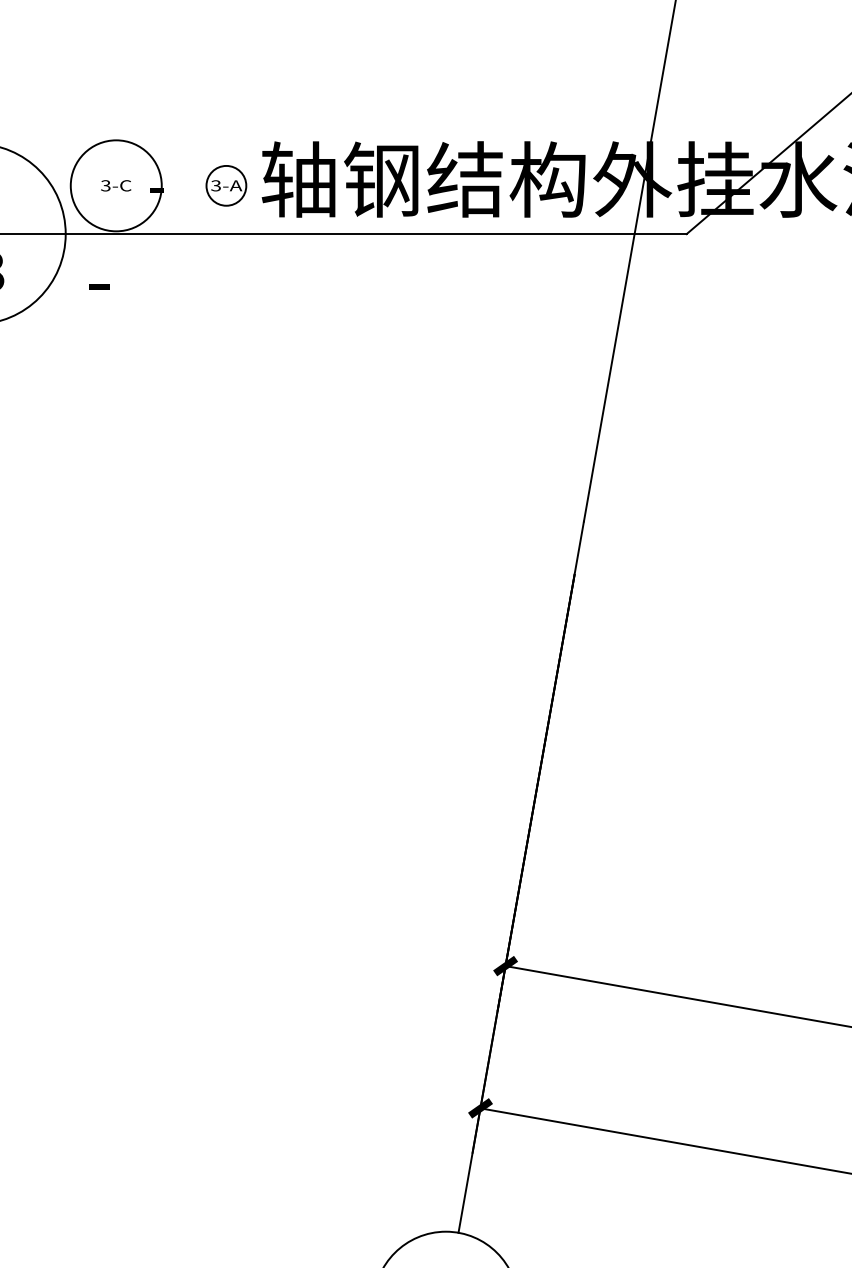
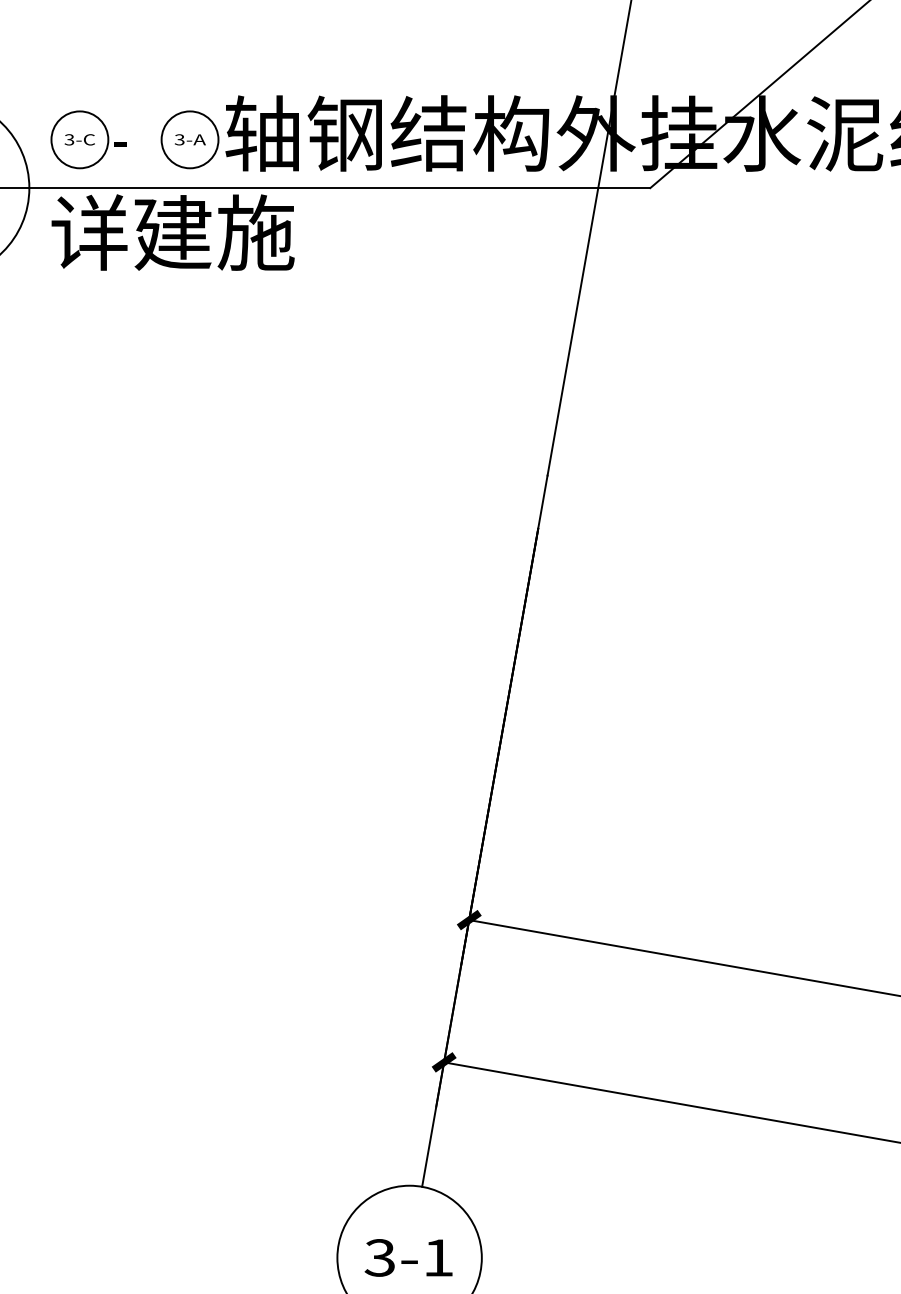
circle: (115, 185) -> (79, 139), size x0.62
circle: (225, 185) -> (189, 139), size x1.43
text: (208, 278) -> (172, 232), - -> 详建施

